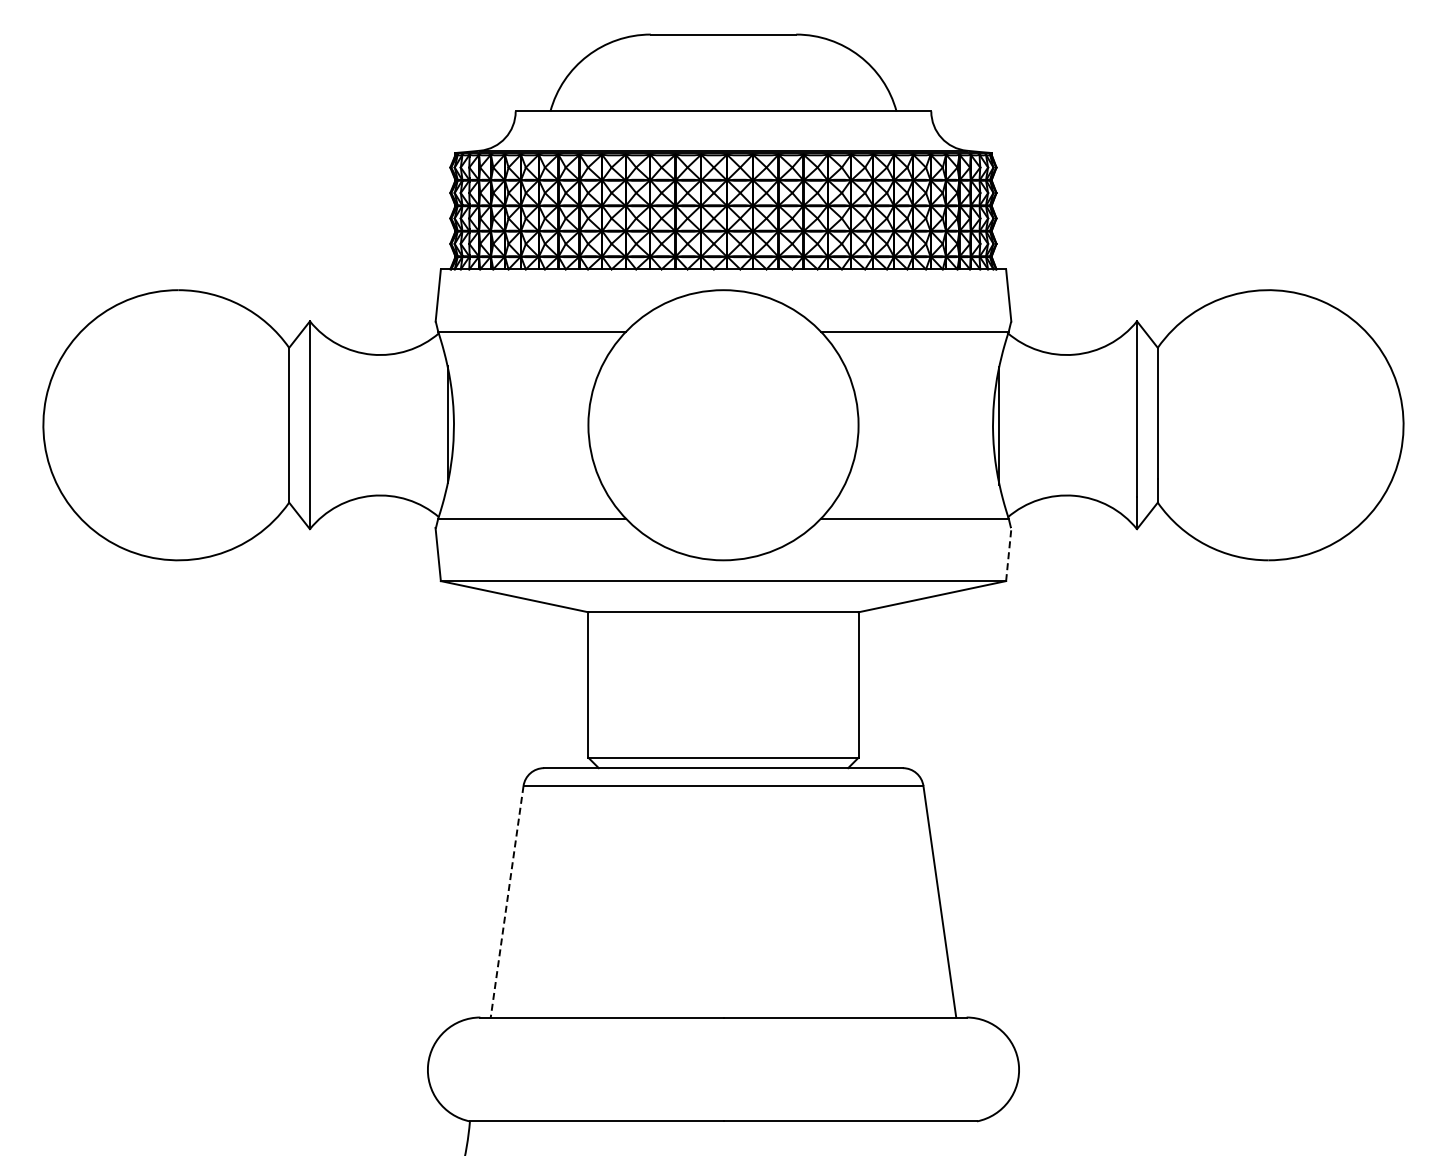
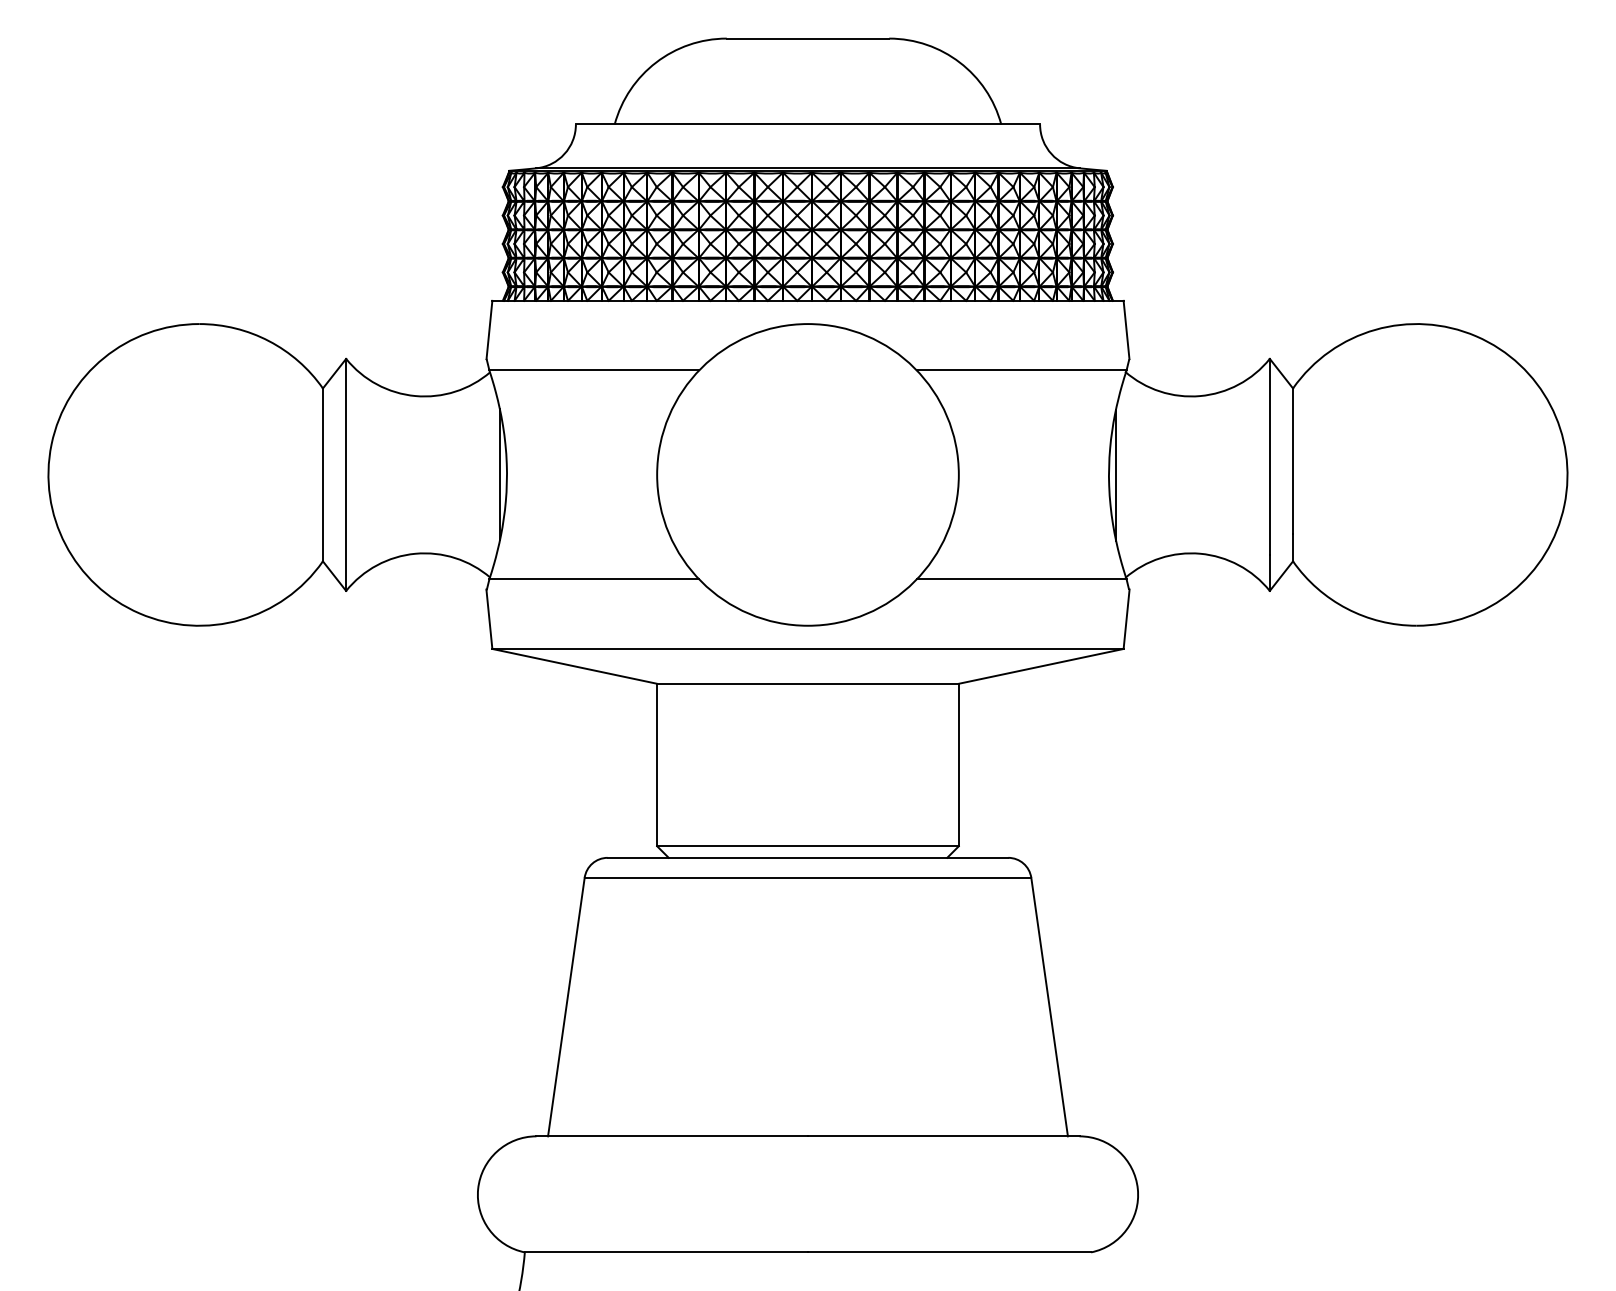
line: (1008, 554) -> (1126, 619), dashed -> solid
line: (507, 901) -> (566, 1006), dashed -> solid

